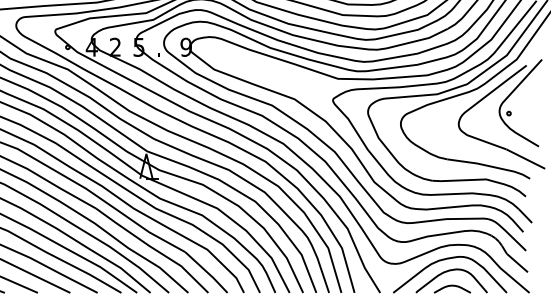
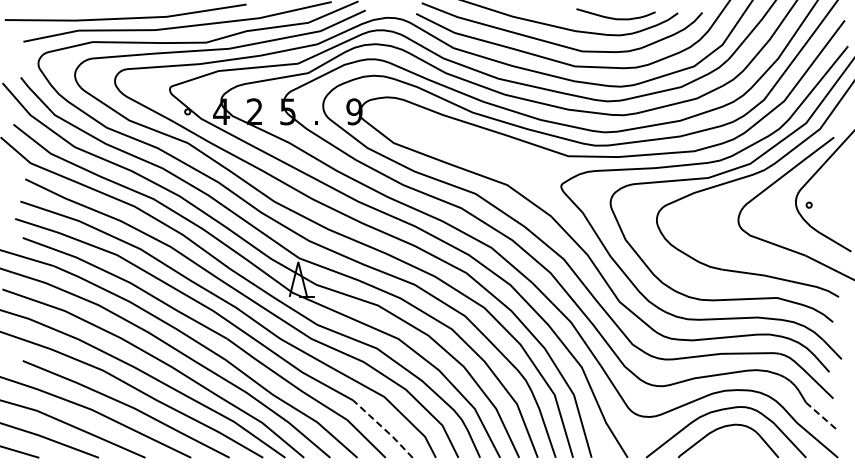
line: (517, 262) -> (821, 415), solid -> dashed
line: (206, 272) -> (383, 428), solid -> dashed
curve: (452, 286) -> (729, 448), removed

